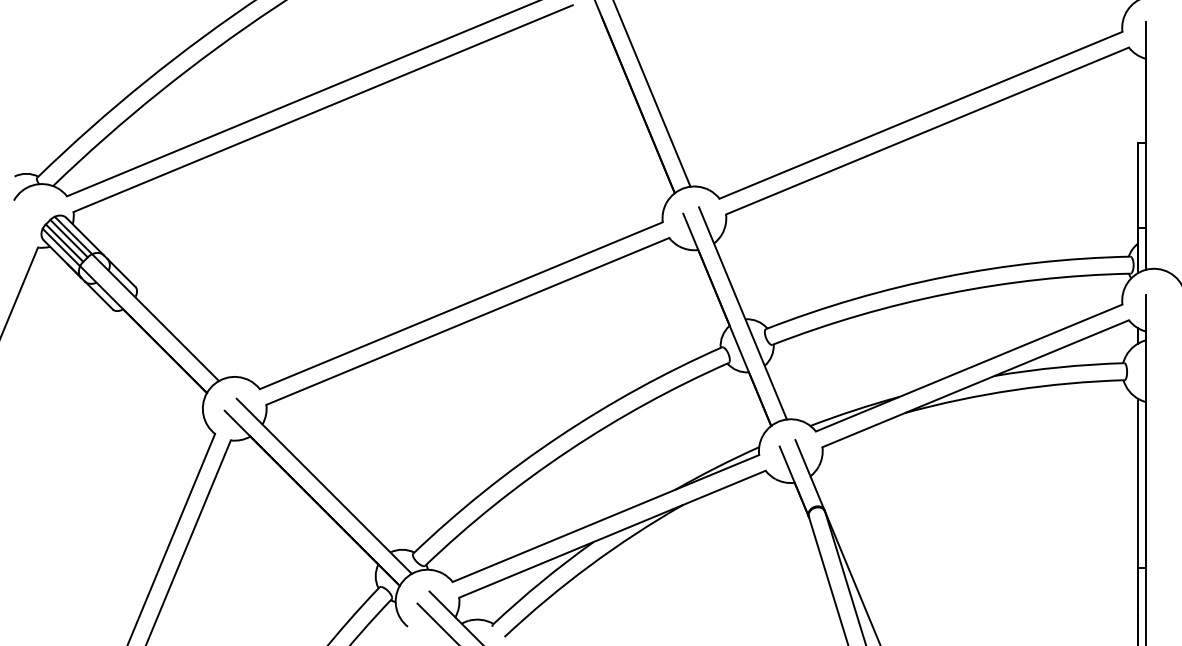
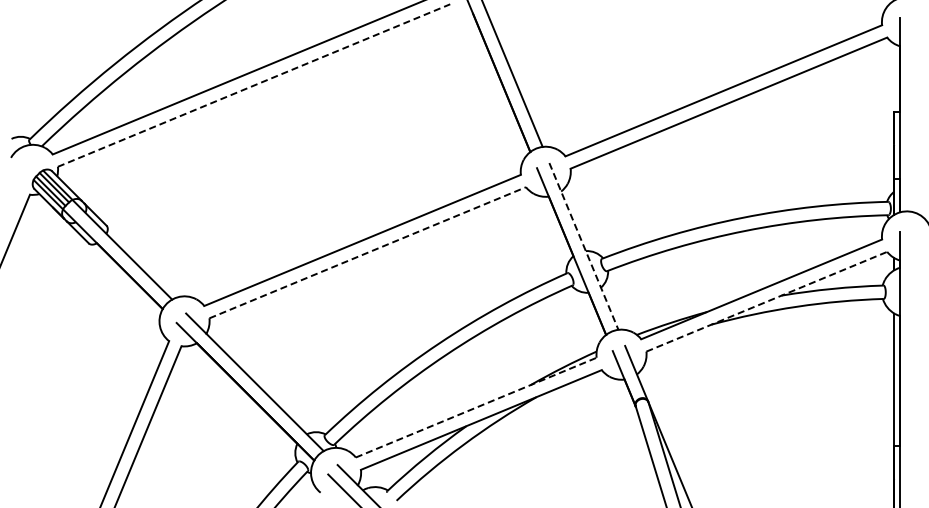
line: (323, 108) -> (254, 85), solid -> dashed
line: (743, 313) -> (584, 246), solid -> dashed
line: (468, 321) -> (368, 252), solid -> dashed
line: (976, 383) -> (767, 301), solid -> dashed
line: (606, 518) -> (476, 407), solid -> dashed

